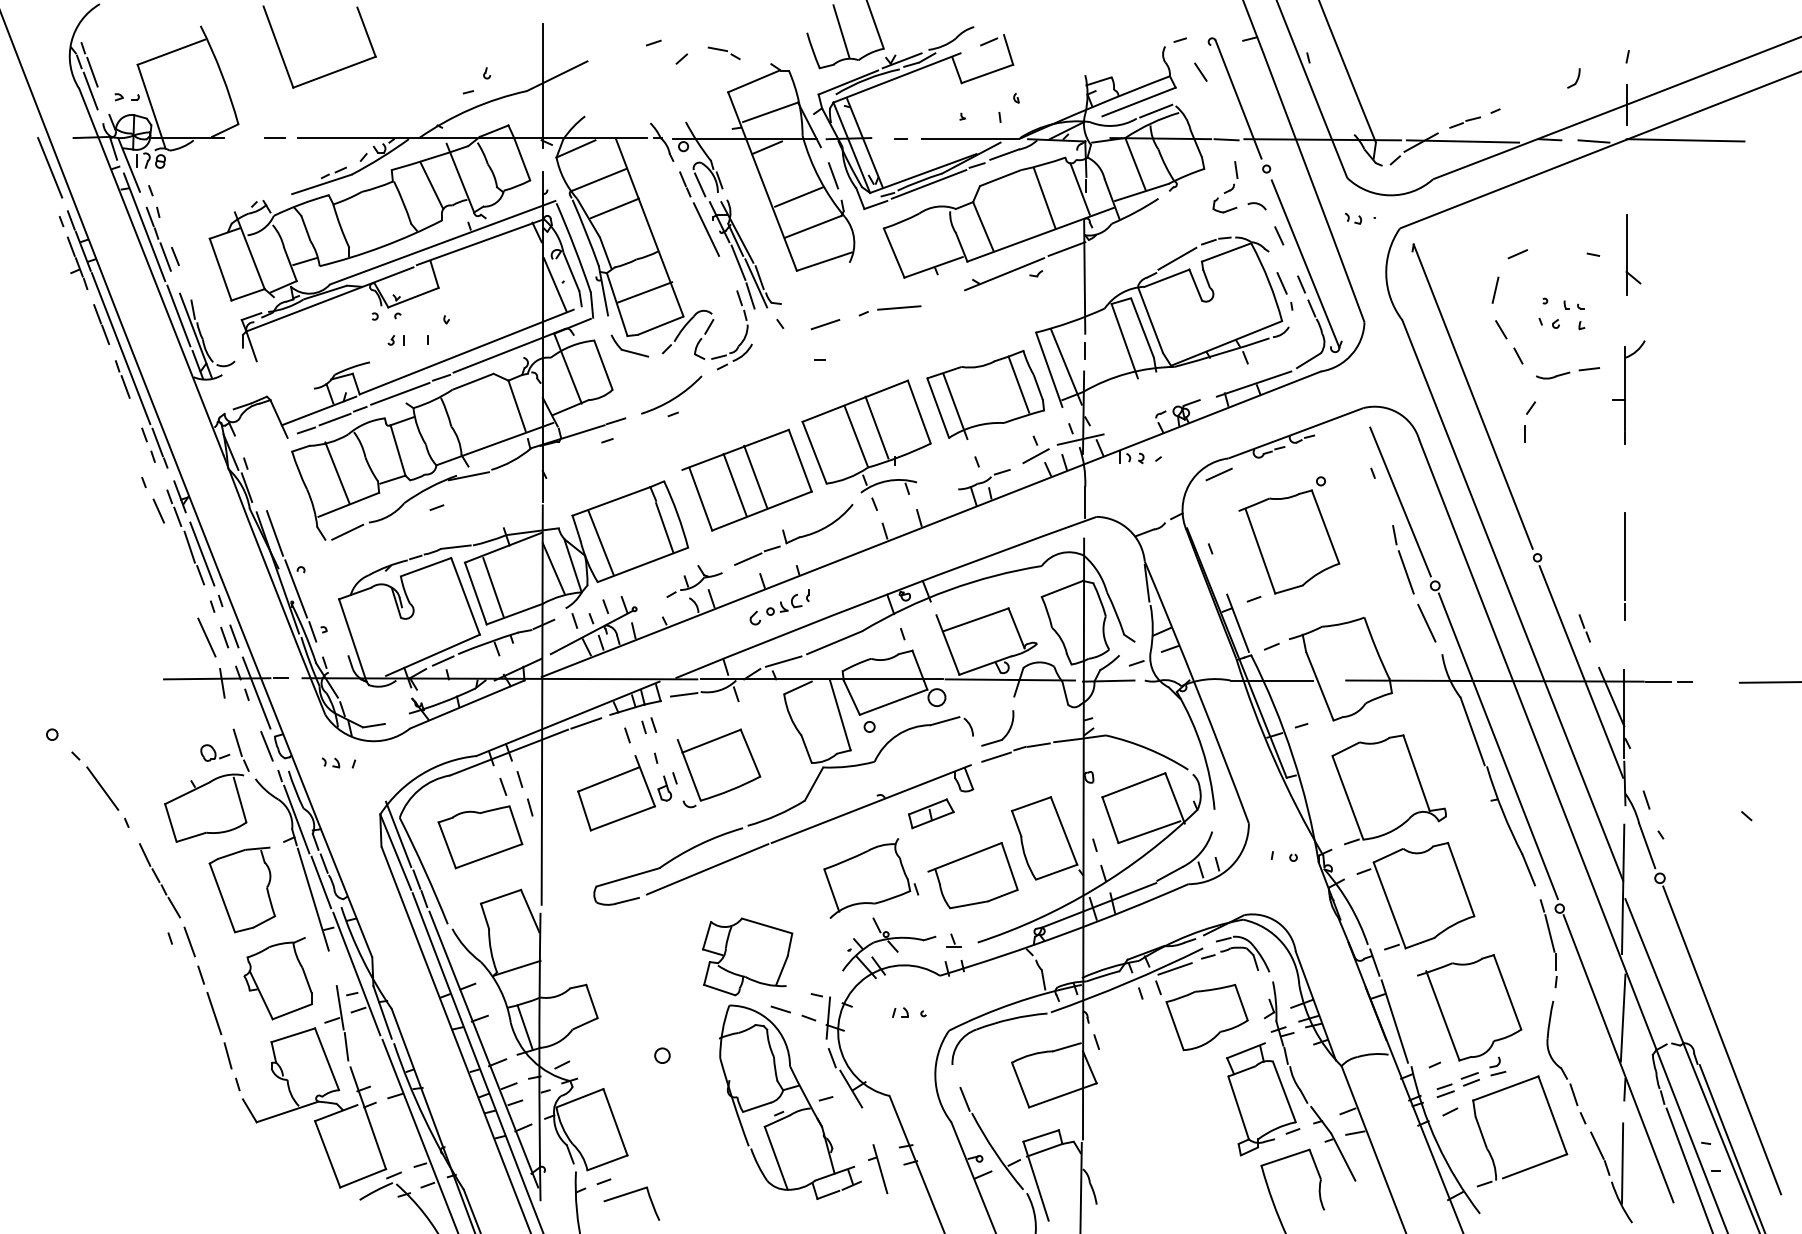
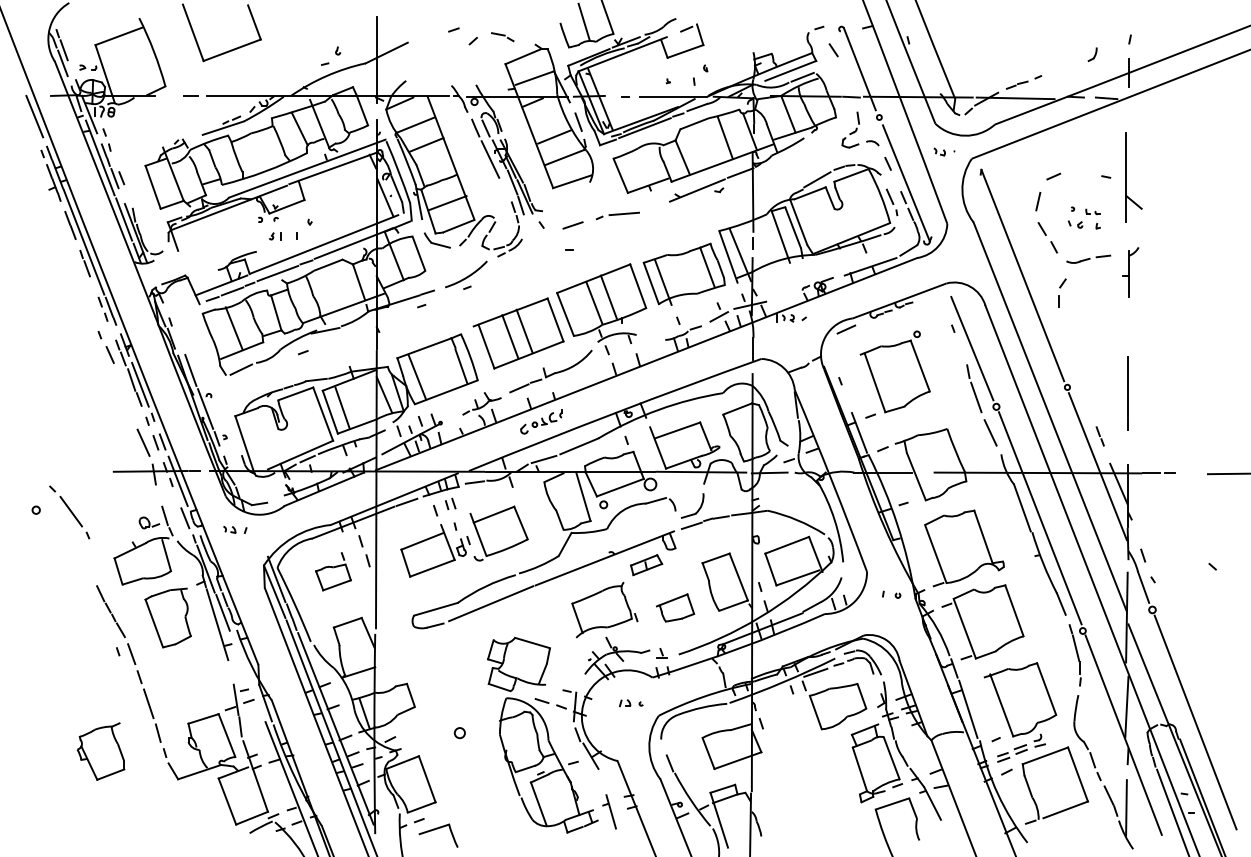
line: (1685, 140) -> (1170, 97), removed
part: (1632, 254) -> (1133, 176), size x1.6
part: (1628, 392) -> (1130, 272), size x0.7
part: (100, 789) -> (69, 512), moved
part: (480, 822) -> (333, 571), size x0.6
part: (973, 874) -> (675, 607), size x0.6
line: (356, 972) -> (247, 675), removed
part: (277, 978) -> (100, 751), moved

